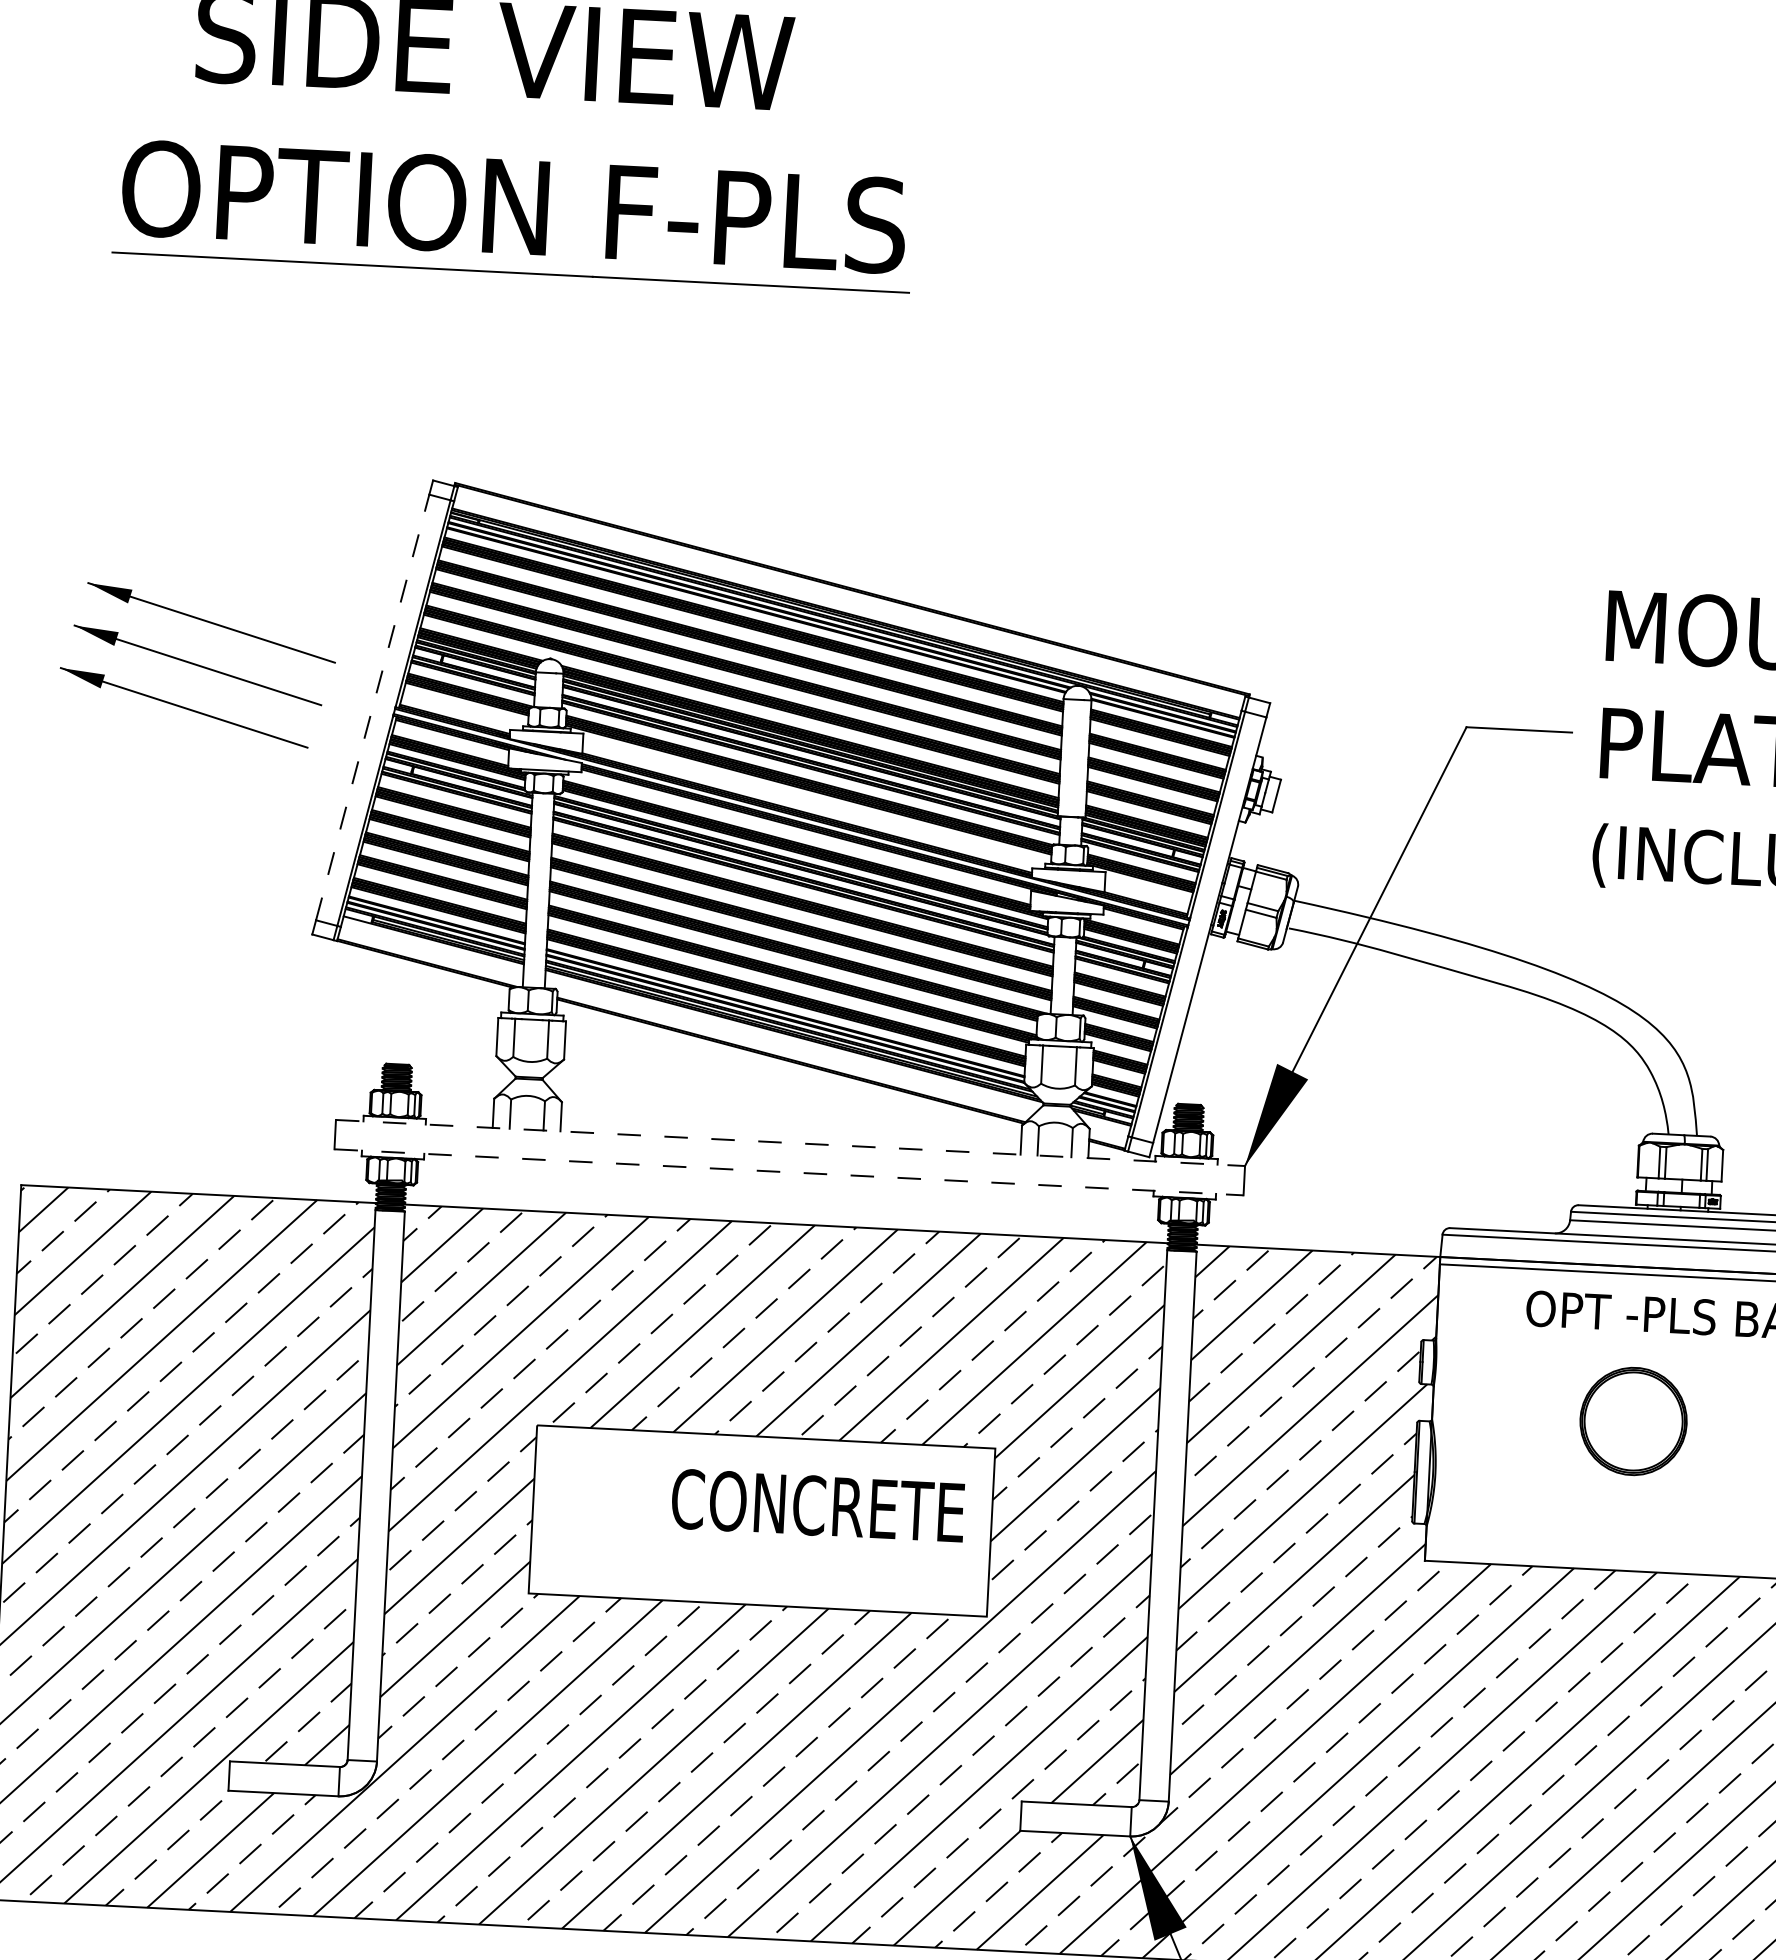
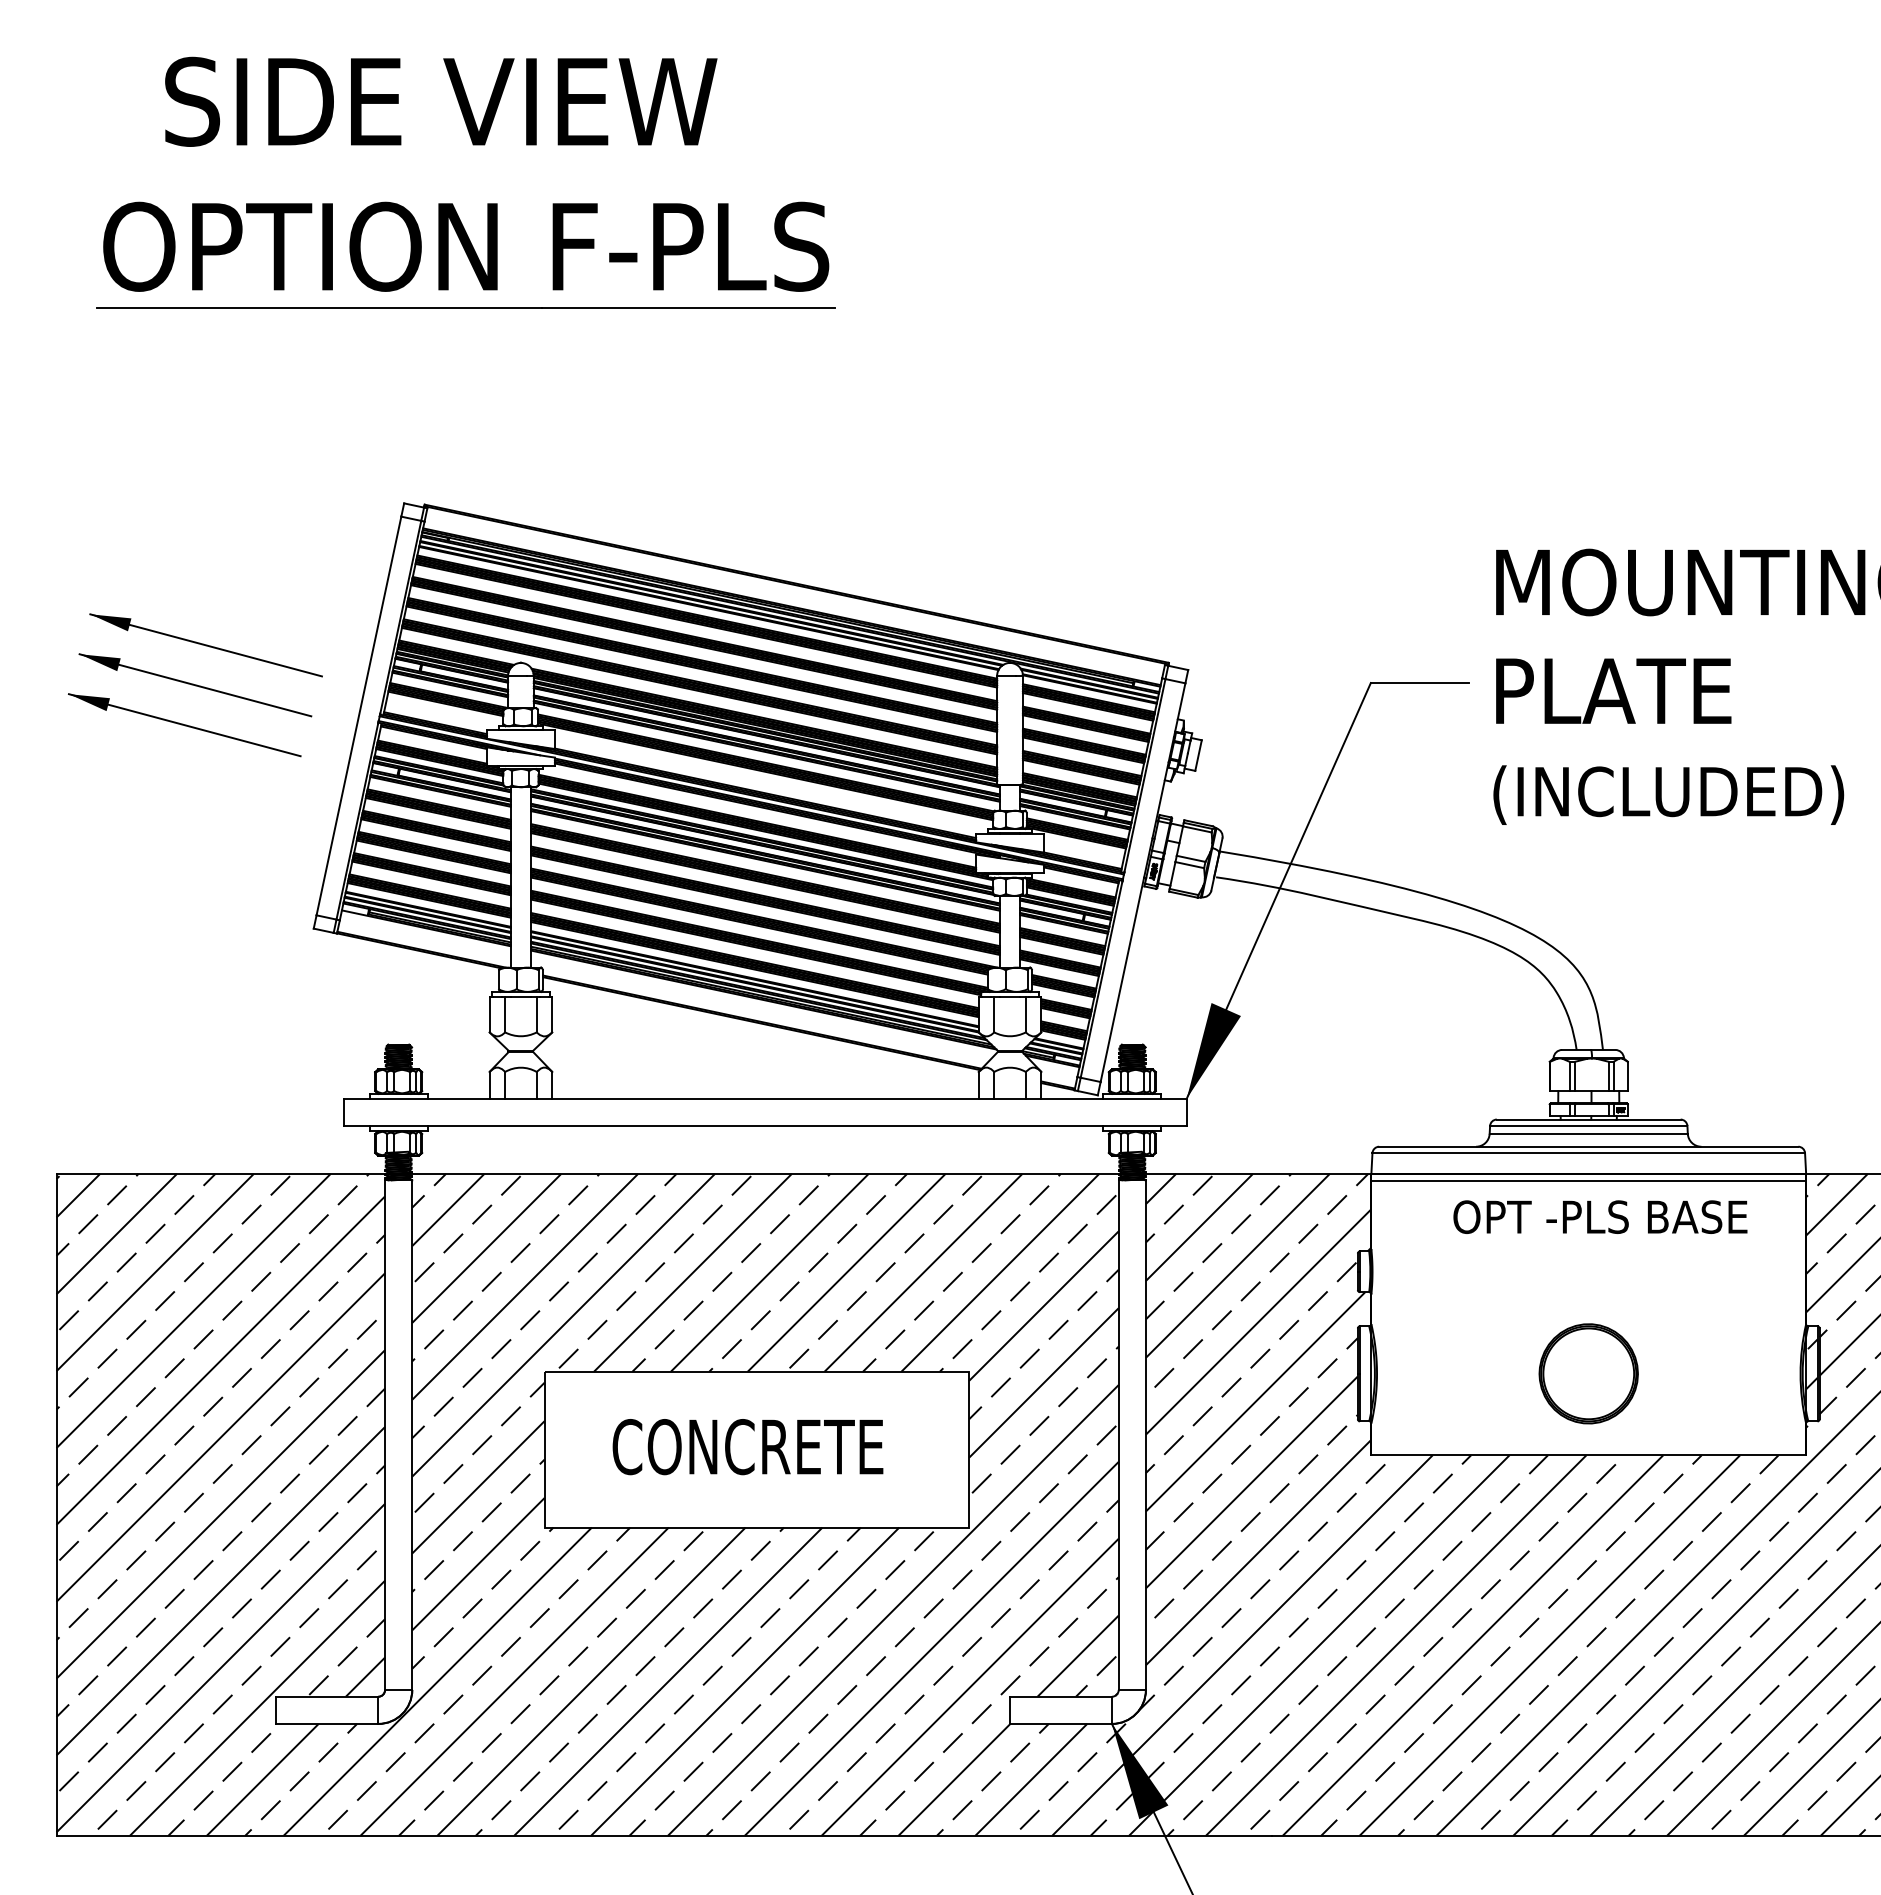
line: (372, 707) -> (358, 716), dashed -> solid
line: (790, 1142) -> (765, 1098), dashed -> solid
line: (789, 1172) -> (765, 1126), dashed -> solid
part: (1633, 1421) -> (1588, 1373), moved
text: (817, 1506) -> (747, 1447), moved

